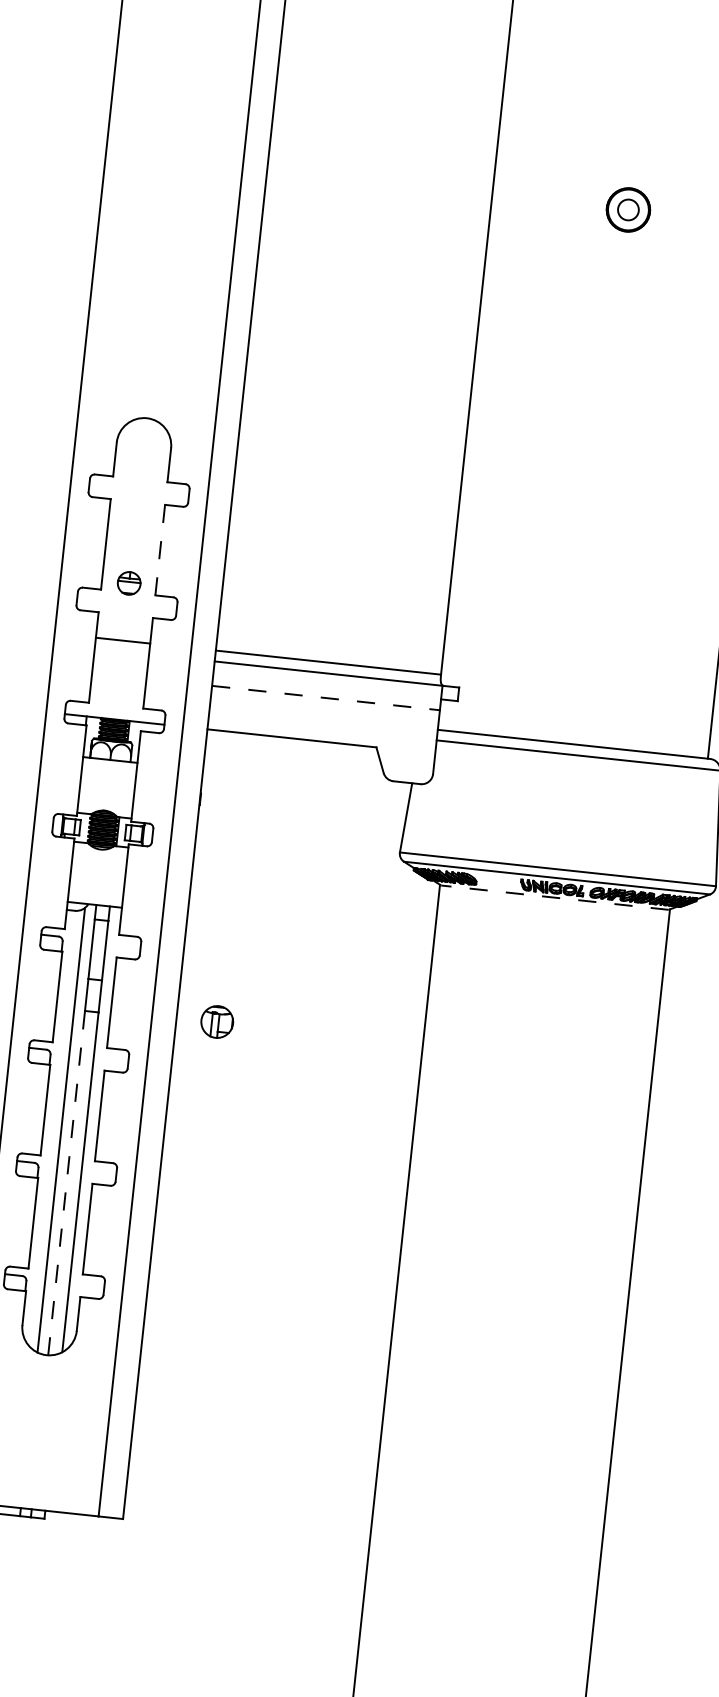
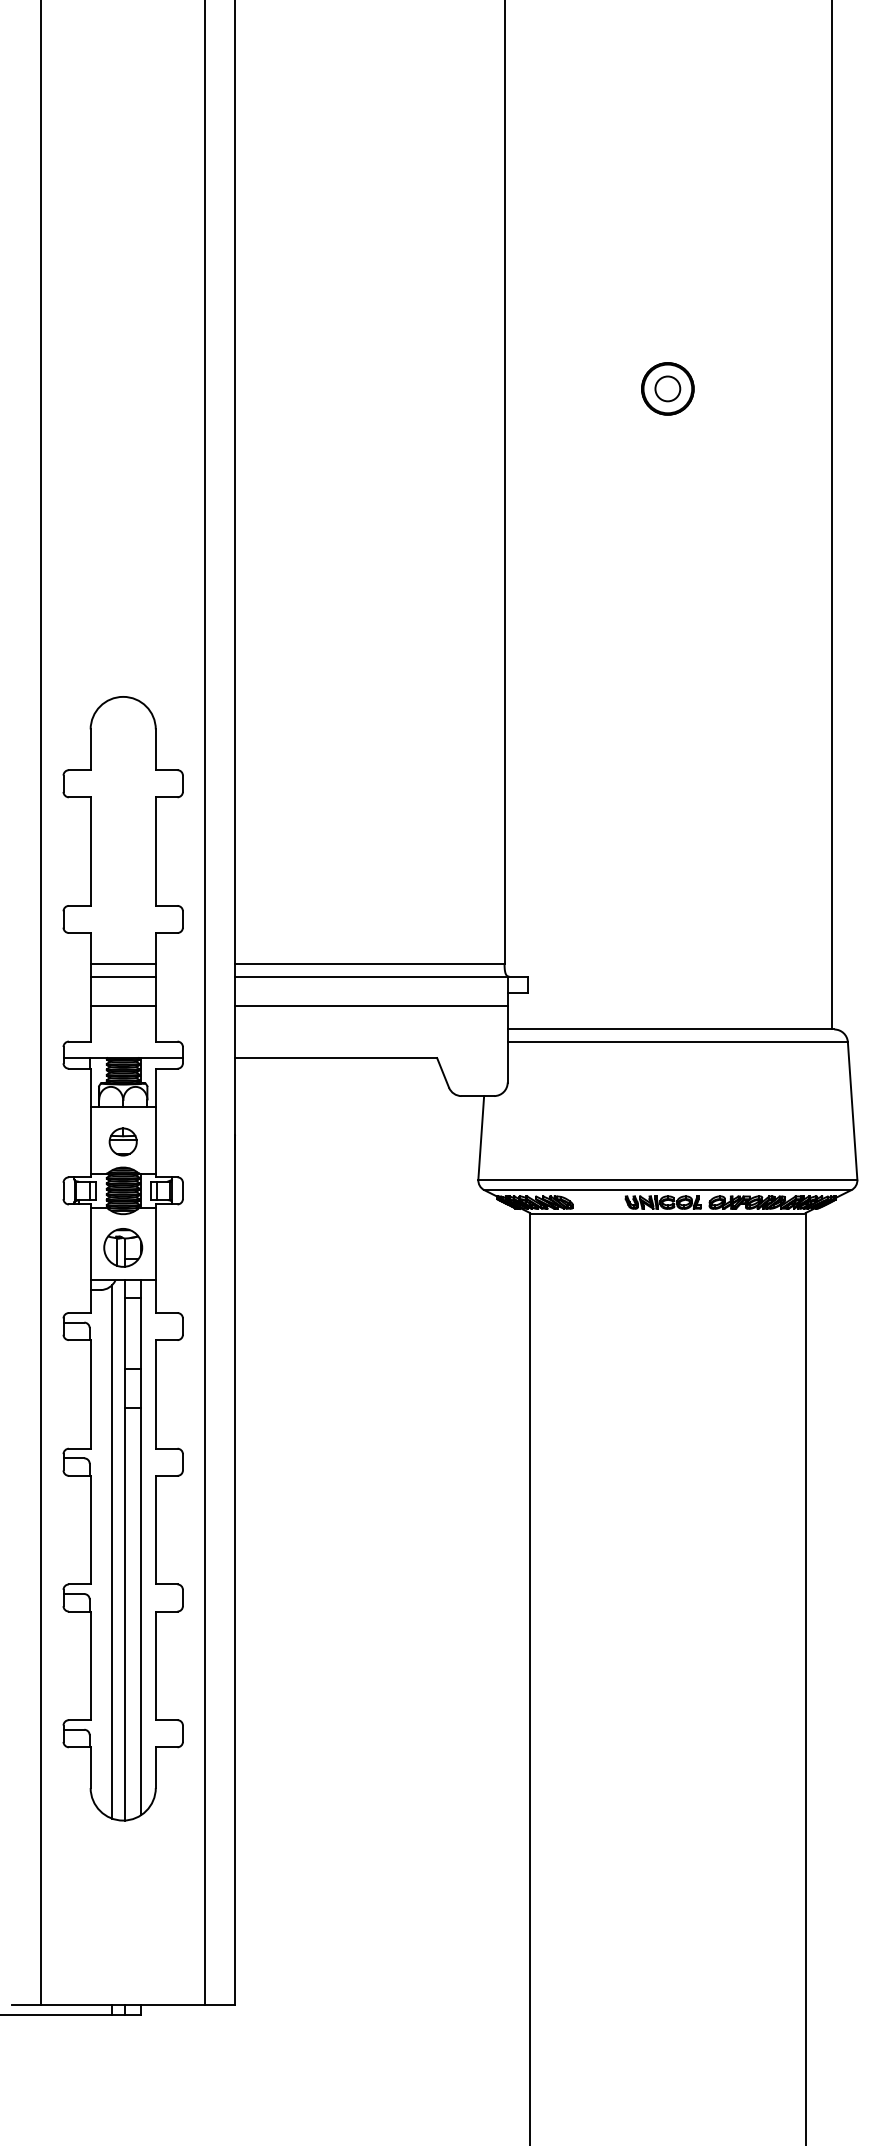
line: (159, 550) -> (155, 851), dashed -> solid
part: (128, 582) -> (122, 1141), moved
line: (121, 651) -> (122, 976), added
line: (118, 675) -> (122, 1005), added
line: (326, 697) -> (371, 1005), dashed -> solid
line: (554, 897) -> (667, 1213), dashed -> solid
part: (217, 1021) -> (123, 1247), moved
line: (67, 1182) -> (125, 1613), dashed -> solid

